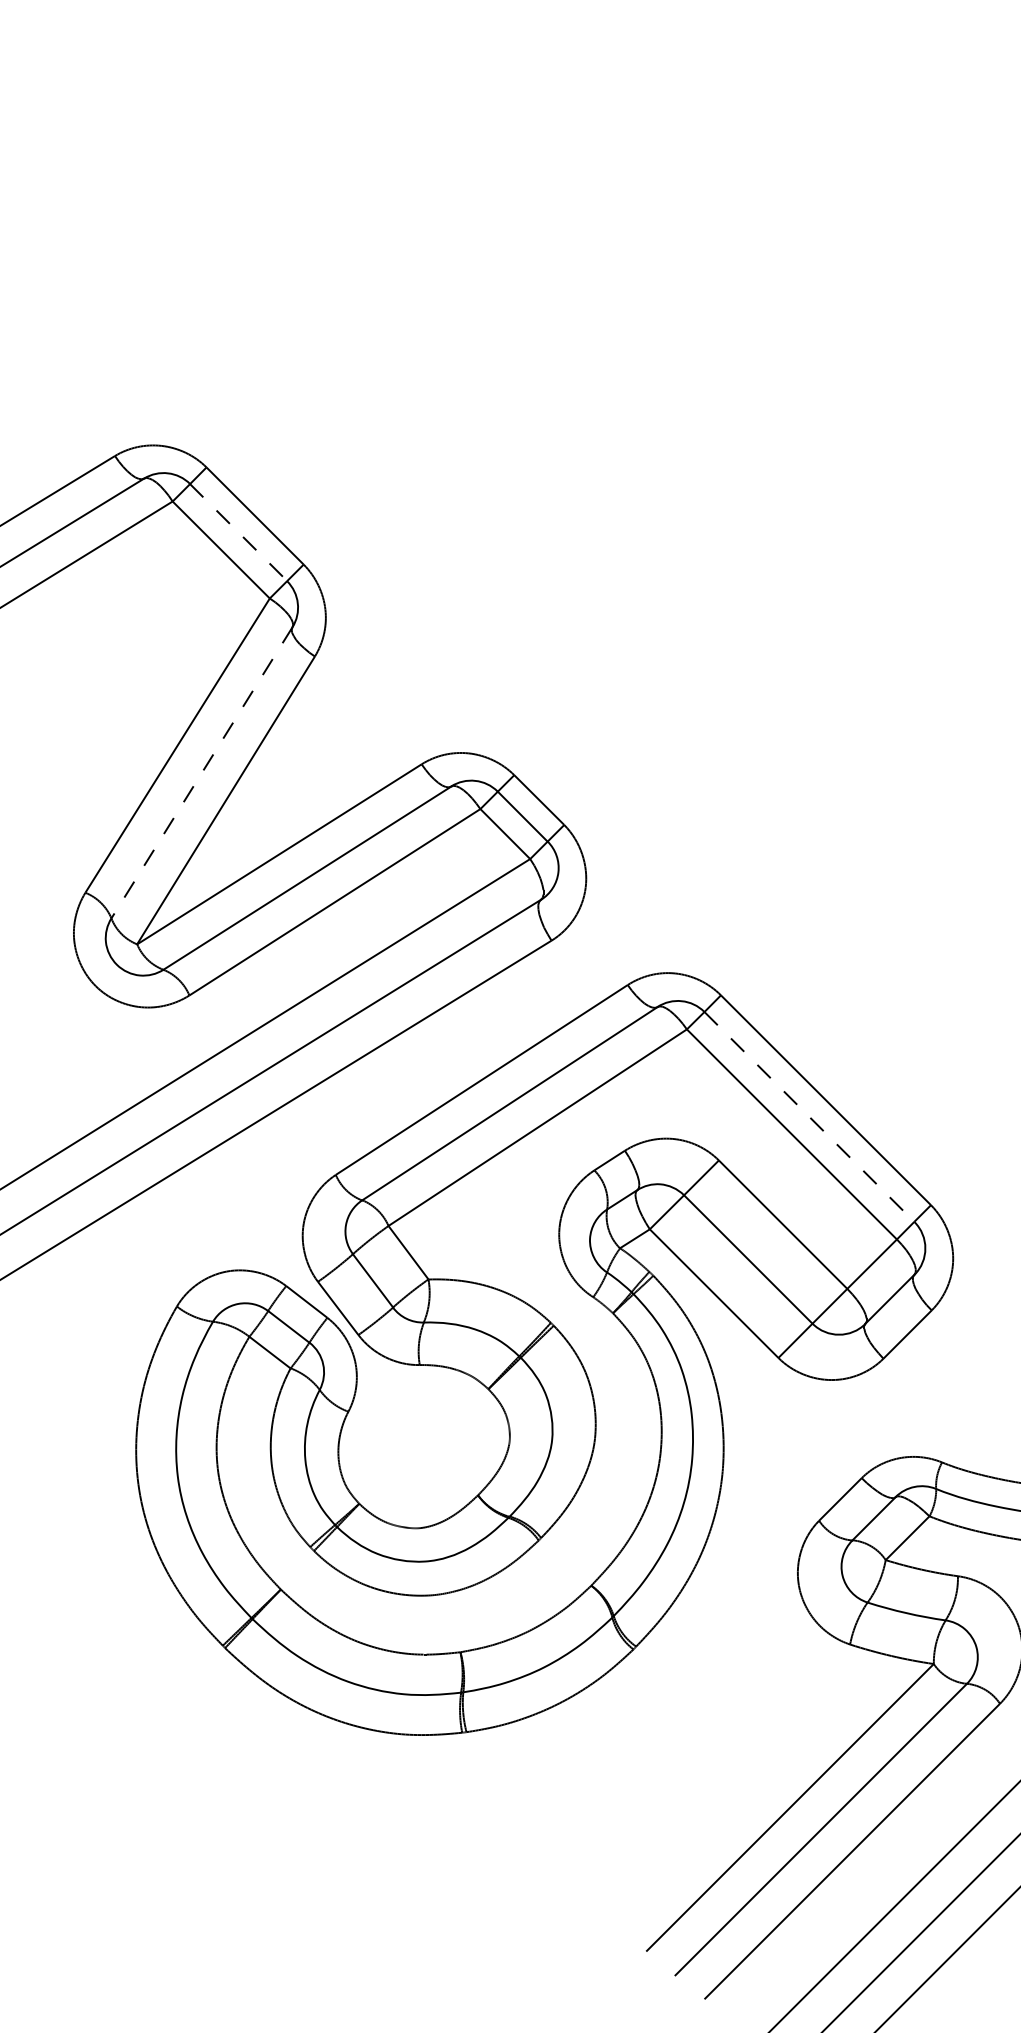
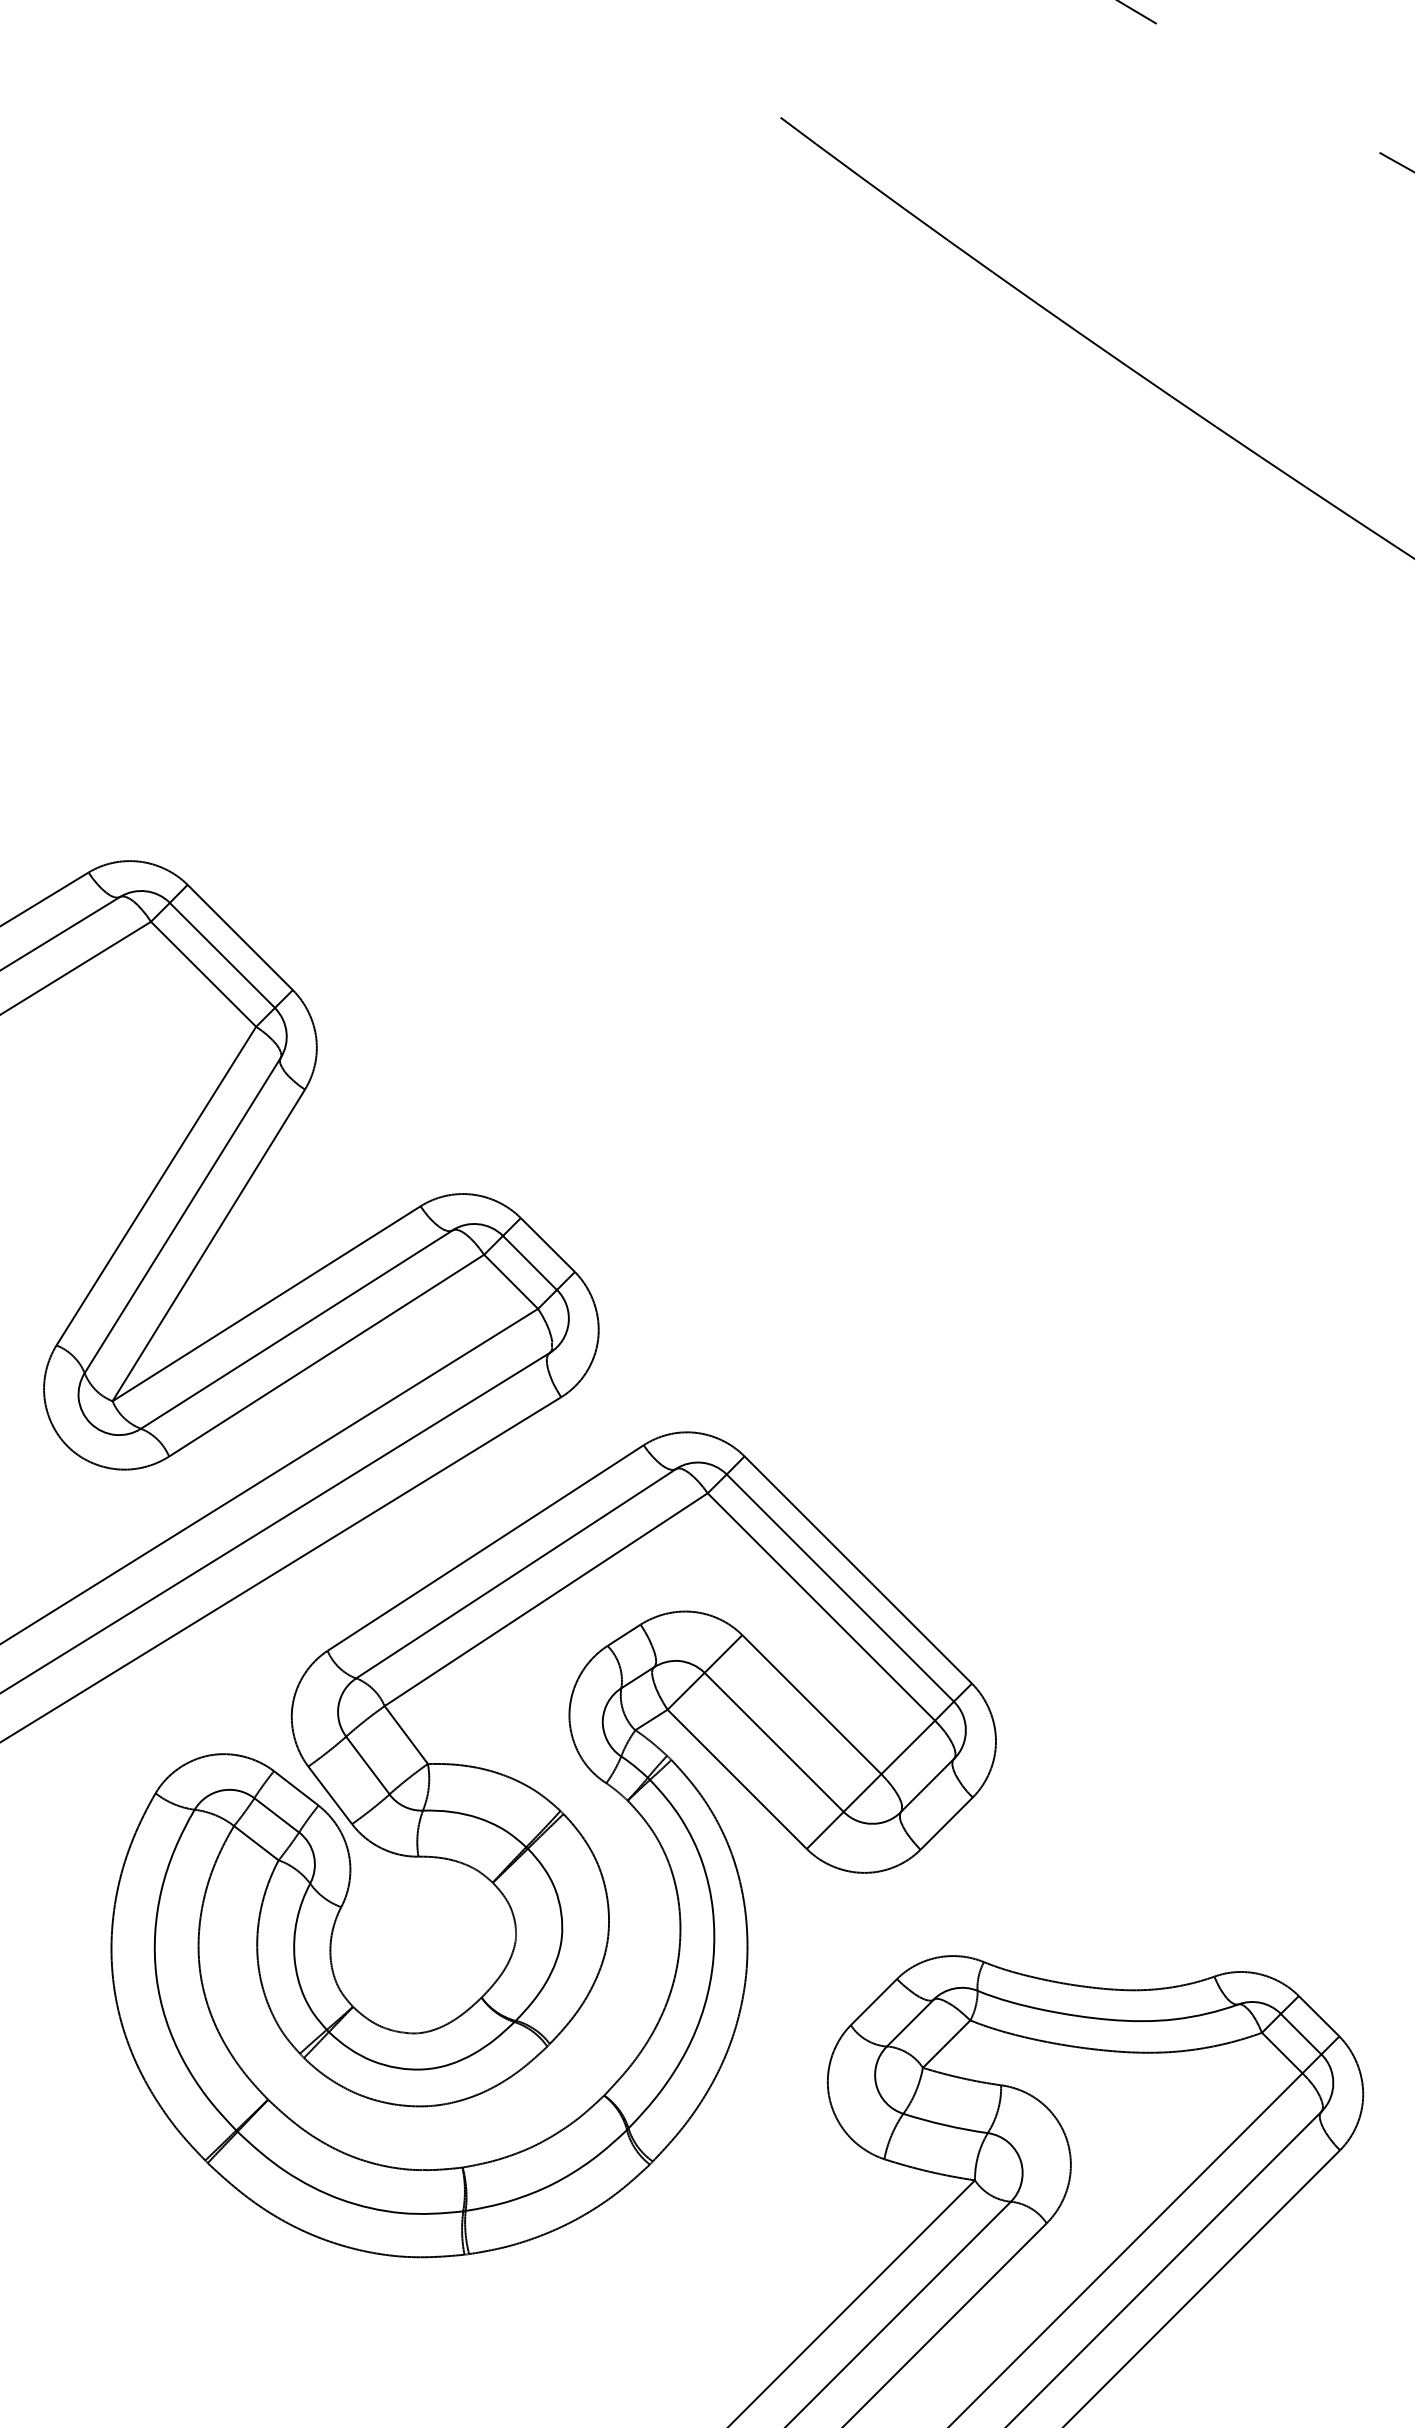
line: (238, 532) -> (222, 955), dashed -> solid
line: (201, 772) -> (182, 1215), dashed -> solid
line: (809, 1117) -> (840, 1588), dashed -> solid

